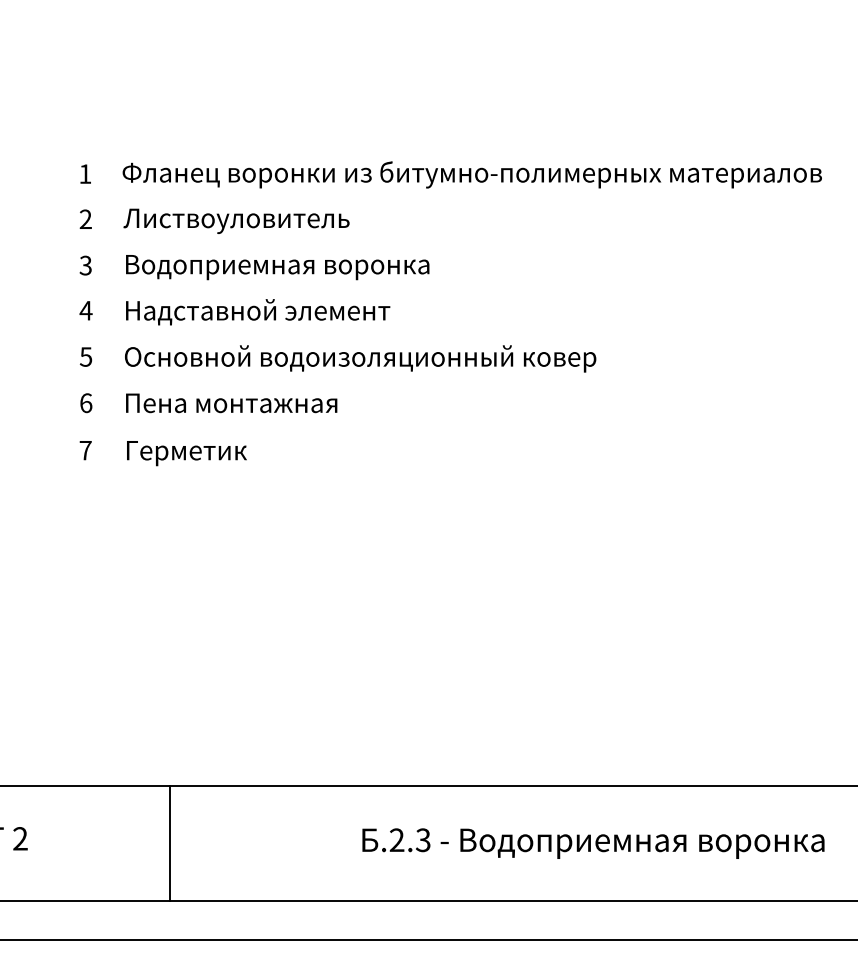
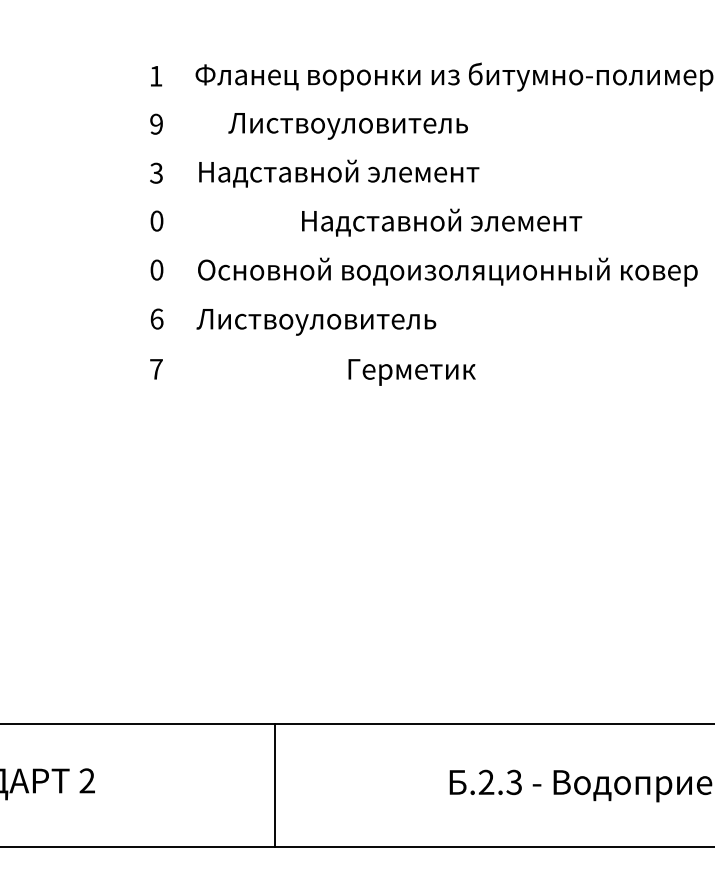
text: (85, 219) -> (156, 124), 2 -> 9
text: (236, 220) -> (348, 125), moved
text: (278, 266) -> (360, 174), Водоприемная воронка -> Надставной элемент
text: (85, 310) -> (156, 220), 4 -> 0
text: (258, 312) -> (442, 222), moved
text: (85, 356) -> (156, 269), 5 -> 0
text: (236, 405) -> (316, 321), Пена монтажная -> Листвоуловитель
text: (186, 453) -> (411, 372), moved
line: (169, 843) -> (274, 785), moved

